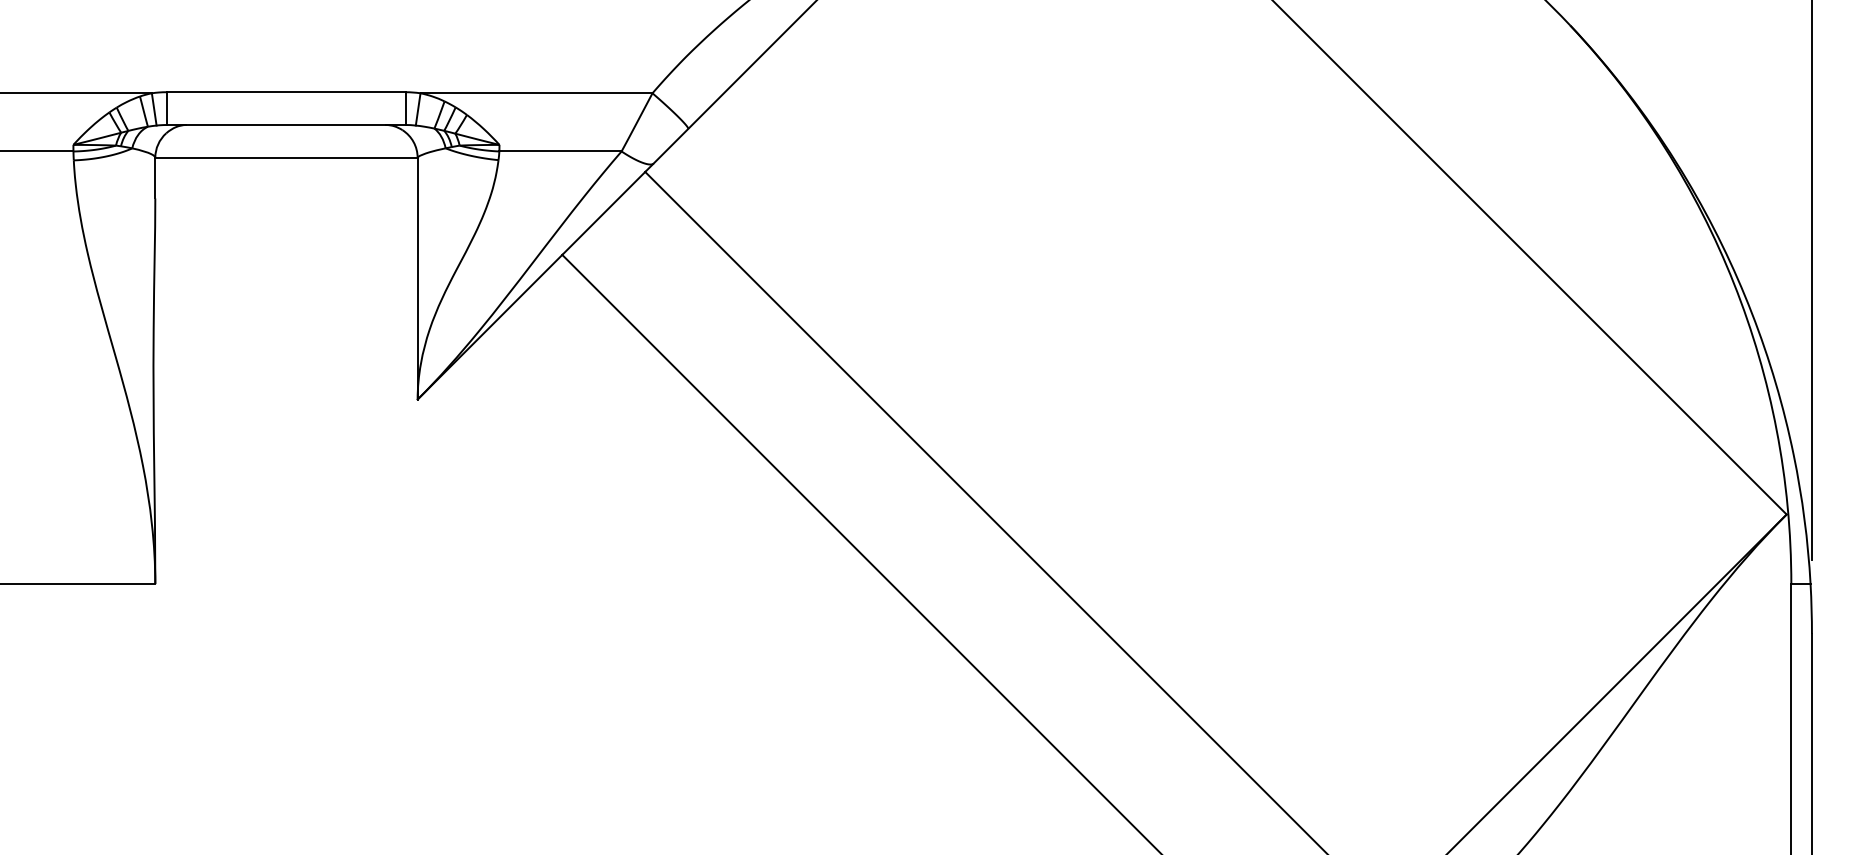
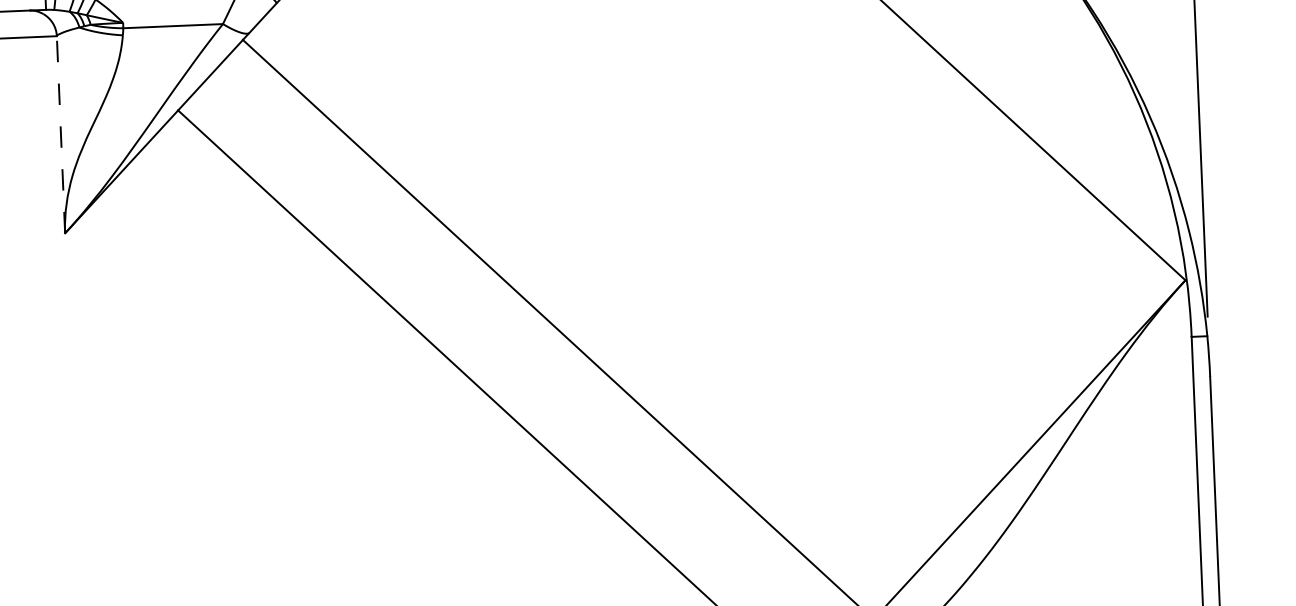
line: (417, 278) -> (60, 134), solid -> dashed

